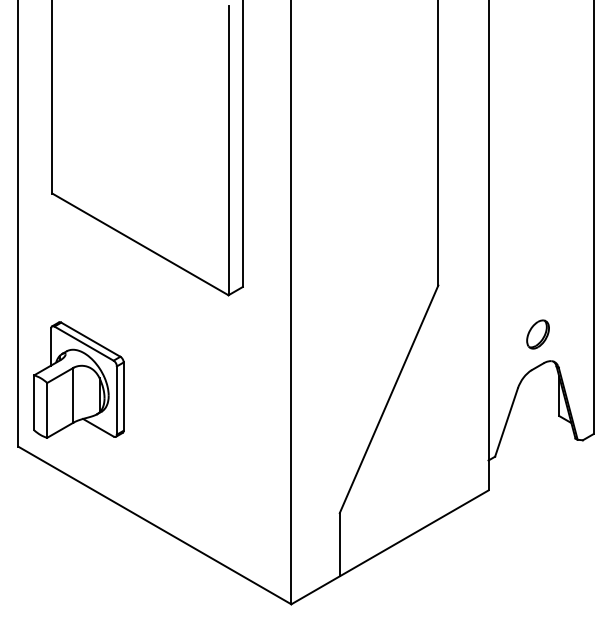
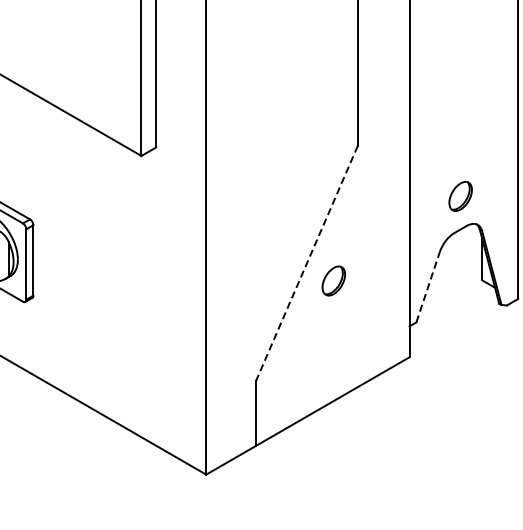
line: (388, 399) -> (306, 263), solid -> dashed
part: (414, 416) -> (333, 280), added
line: (506, 422) -> (428, 287), solid -> dashed

